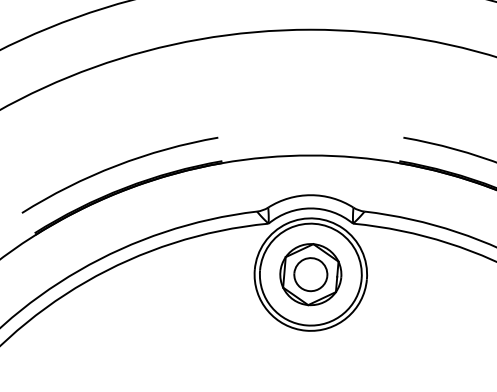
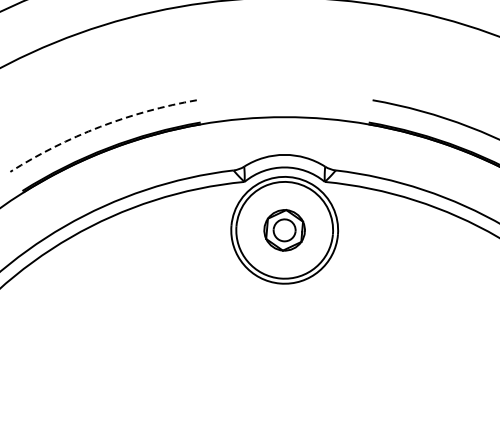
arc: (116, 165) -> (100, 126), solid -> dashed
part: (310, 274) -> (284, 230), size x0.7

